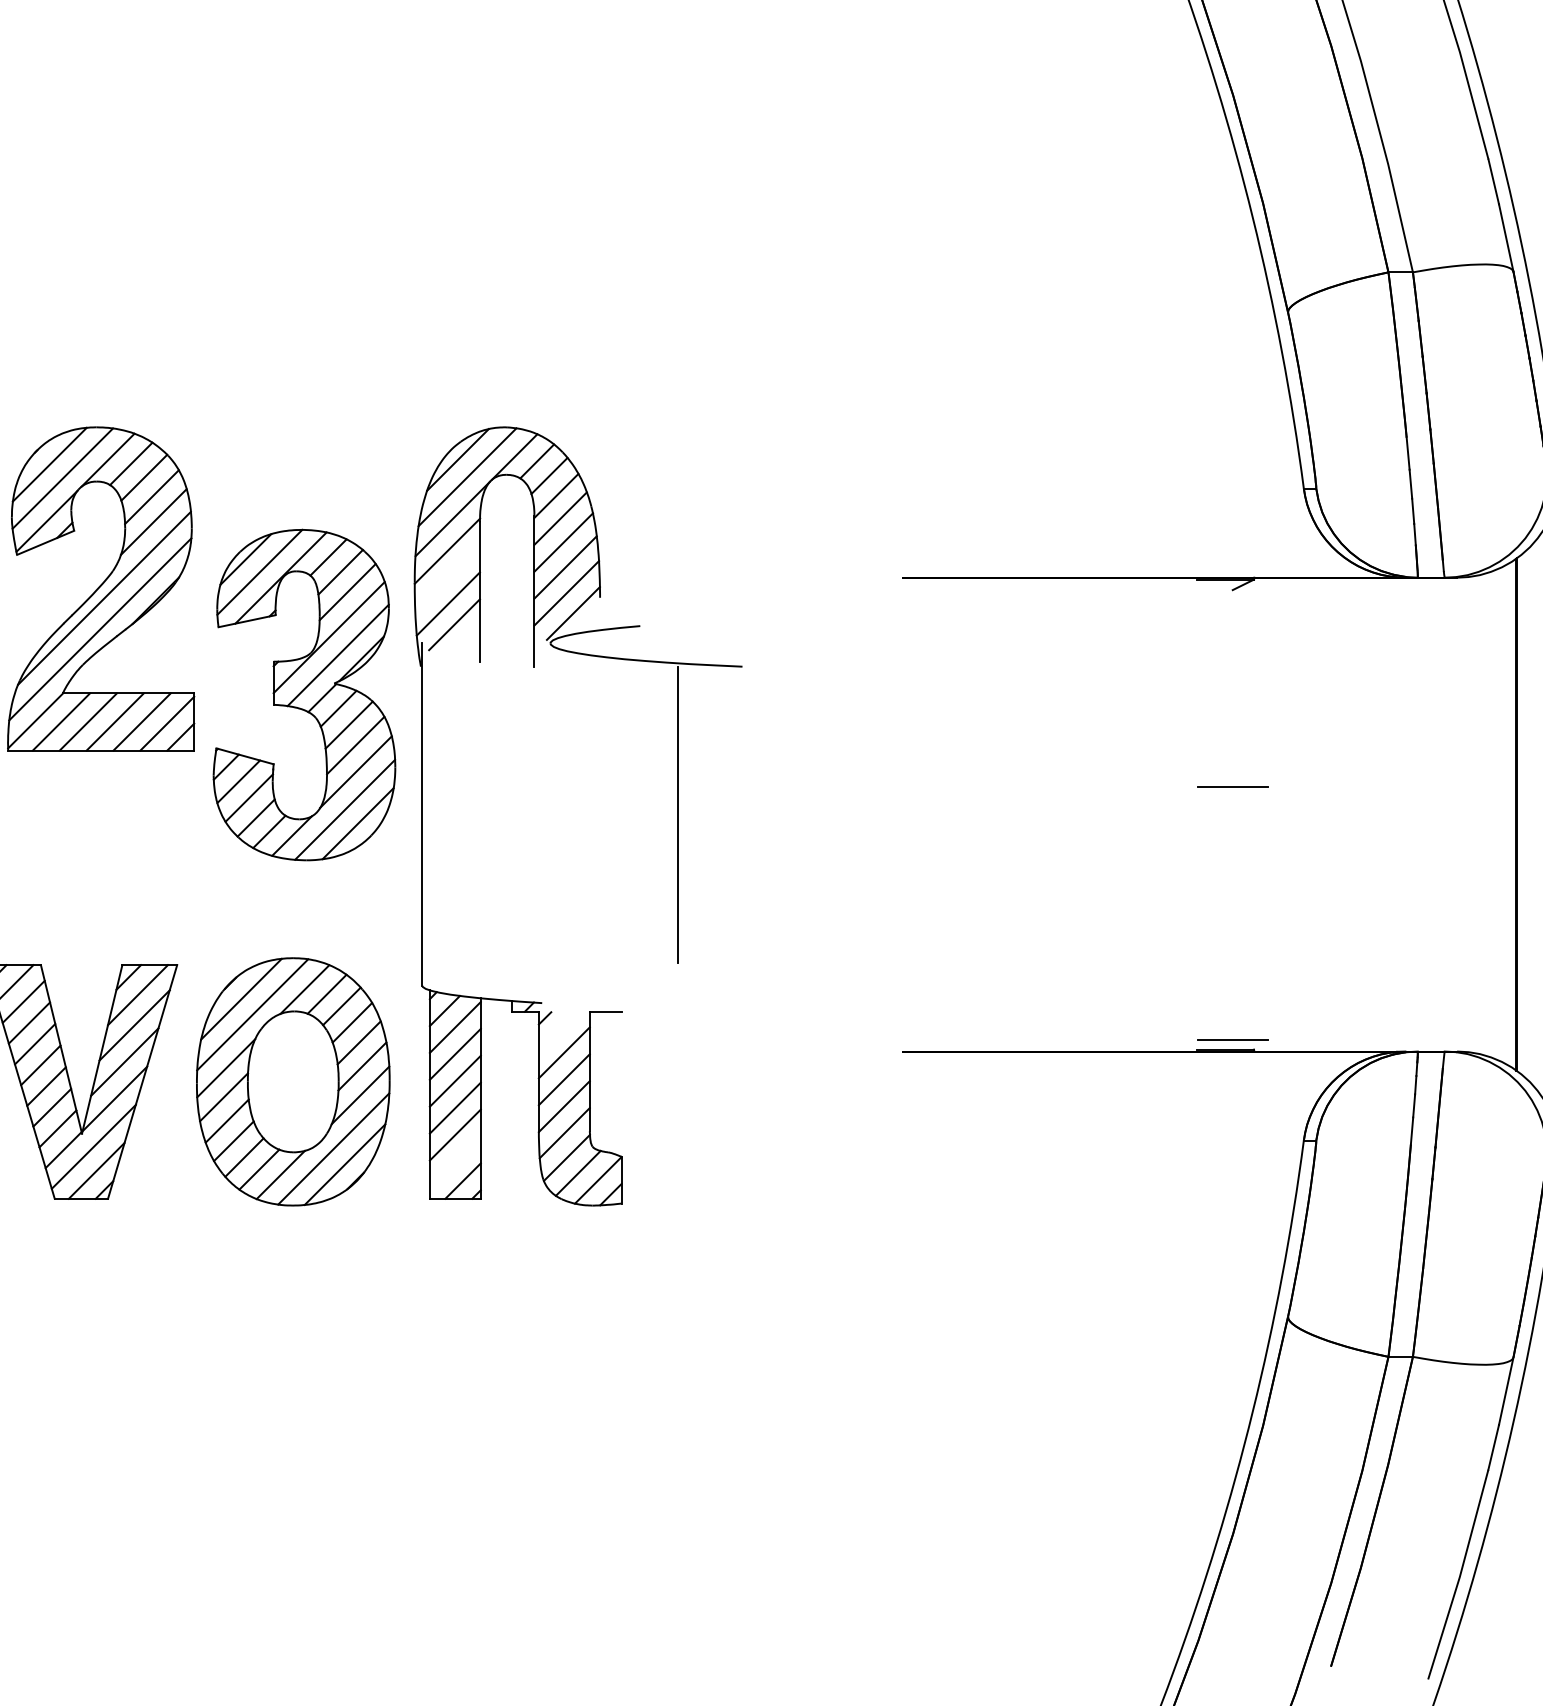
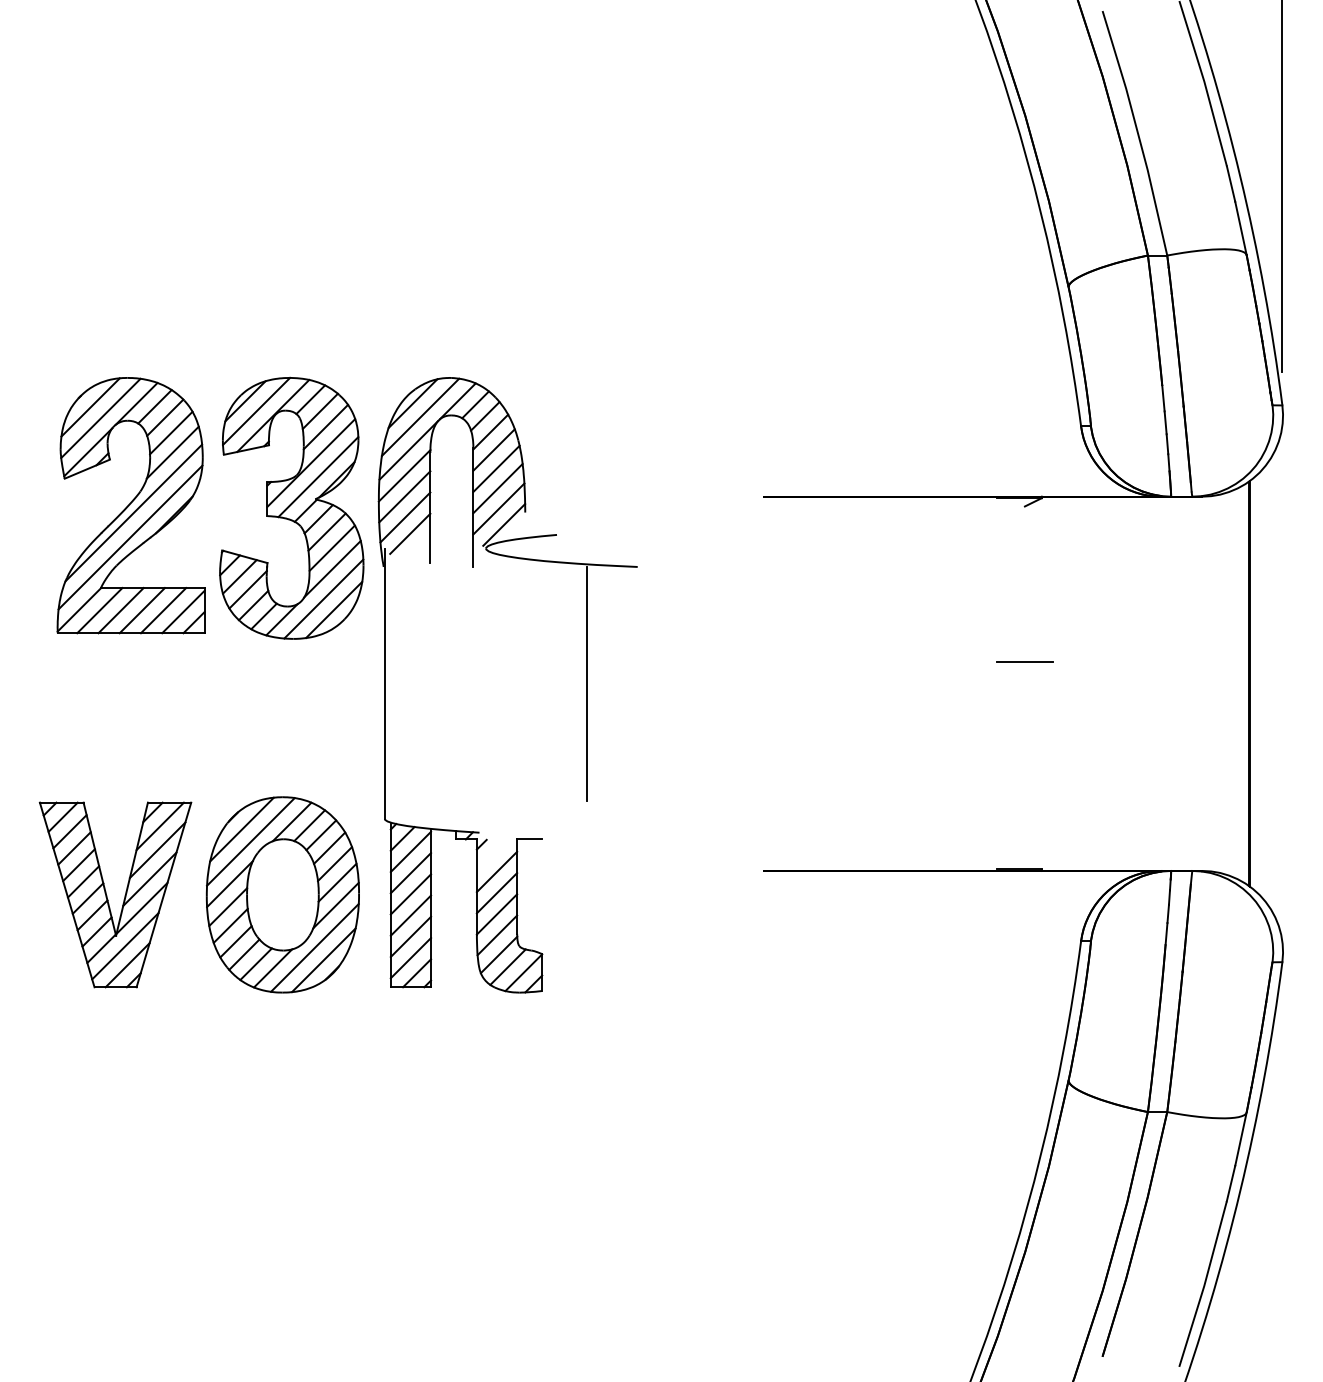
line: (447, 577) -> (404, 496), added
part: (304, 693) -> (291, 507), moved
line: (1232, 1039) -> (1024, 861), removed
line: (454, 1162) -> (410, 958), added

